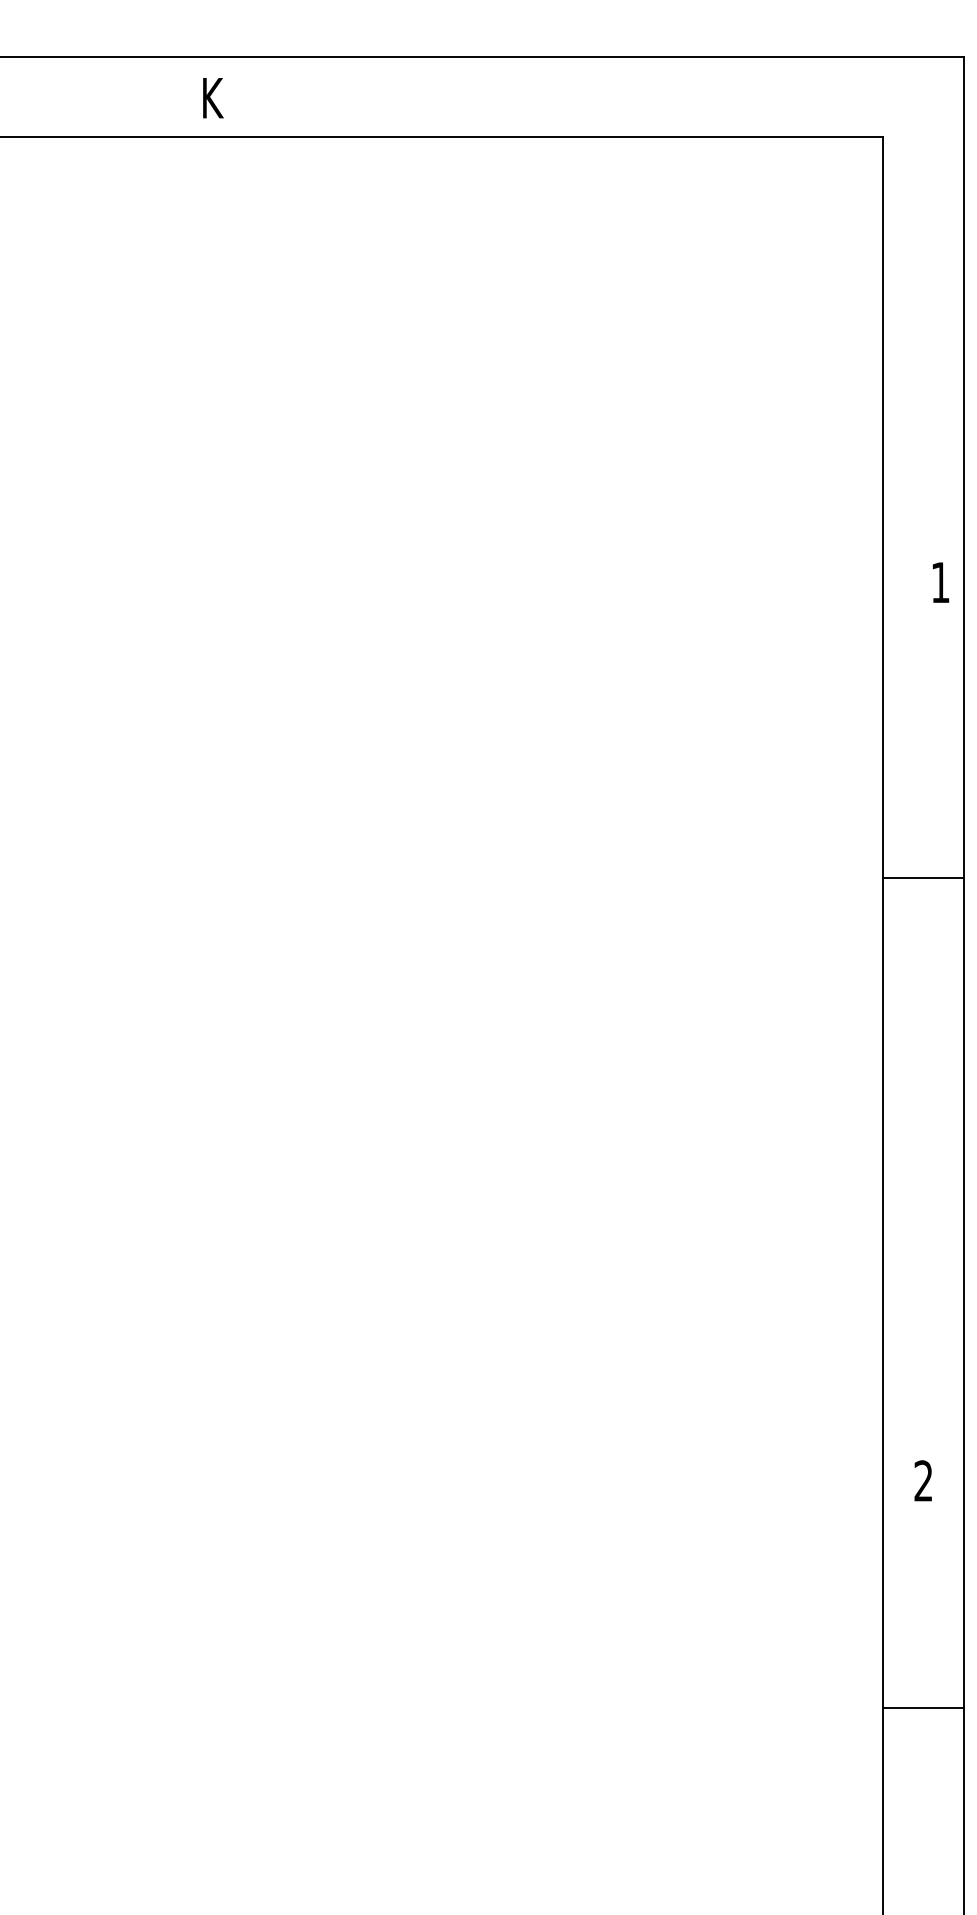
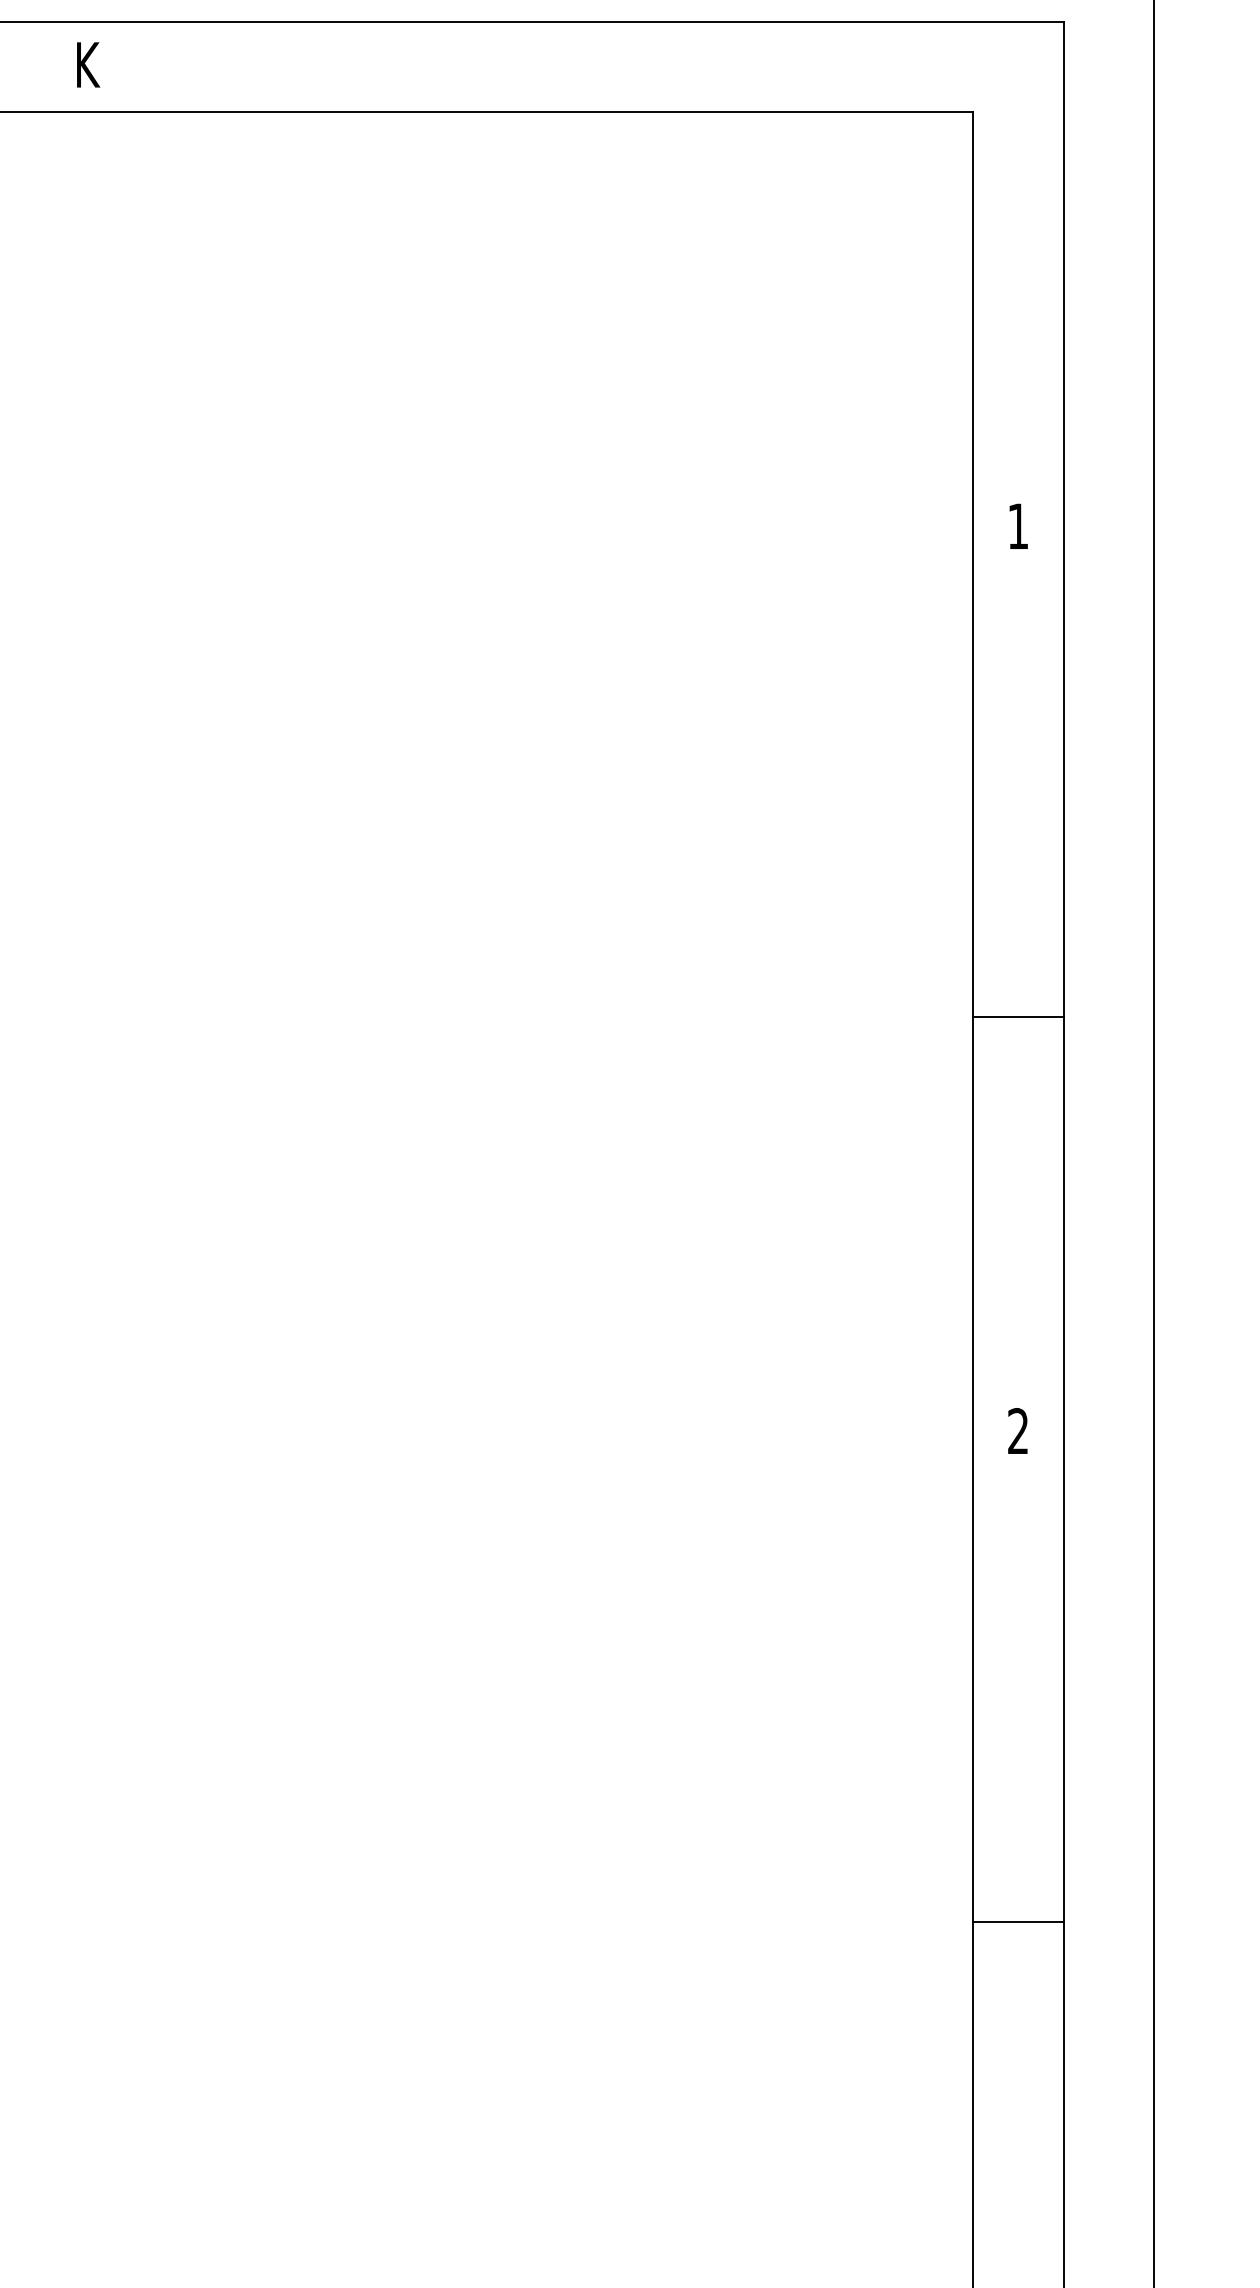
text: (213, 97) -> (88, 64), moved
text: (940, 581) -> (1018, 525), moved
line: (923, 877) -> (1018, 1016), moved
text: (922, 1480) -> (1017, 1430), moved
line: (923, 1707) -> (1018, 1921), moved

